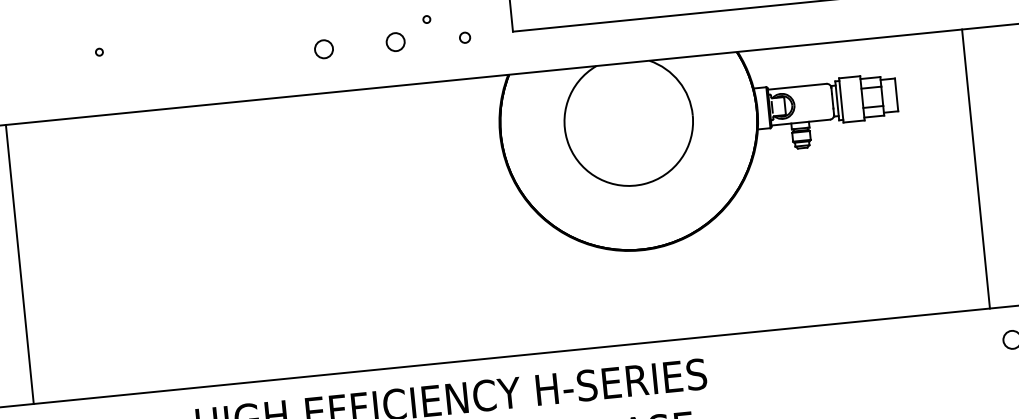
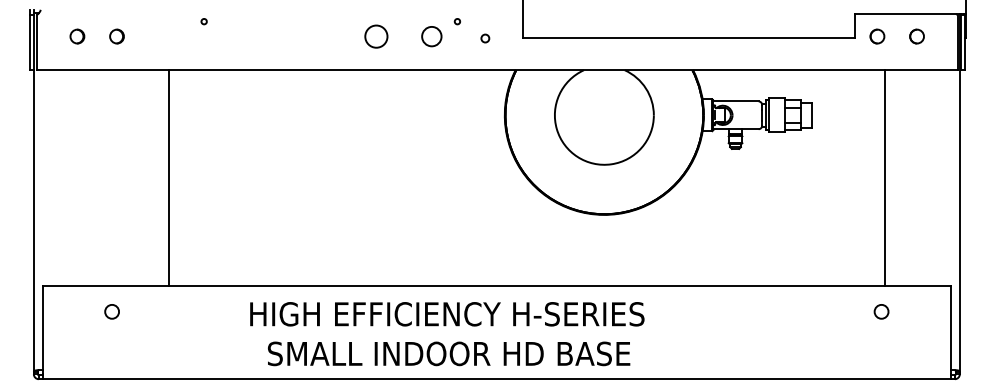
circle: (395, 42) -> (431, 36), size x1.4
circle: (324, 49) -> (376, 36), size x1.6
line: (975, 169) -> (884, 178), moved
line: (19, 264) -> (168, 178), moved

